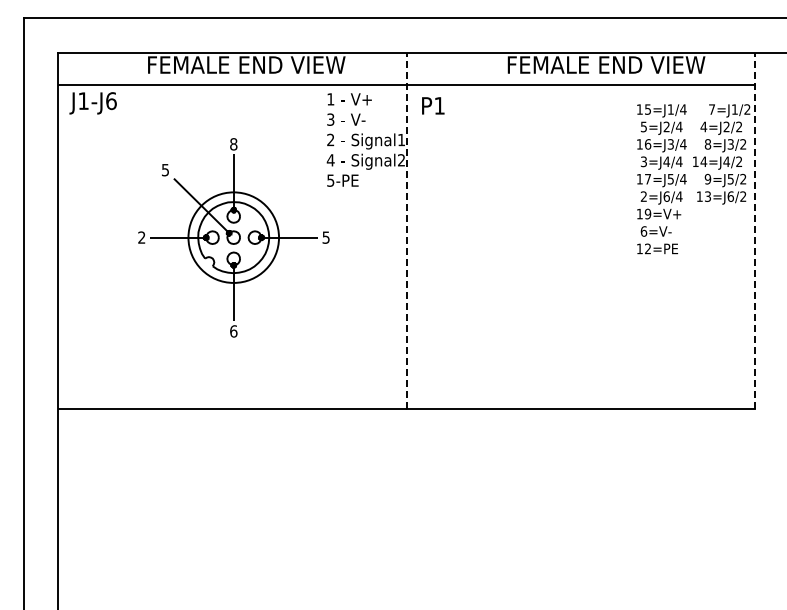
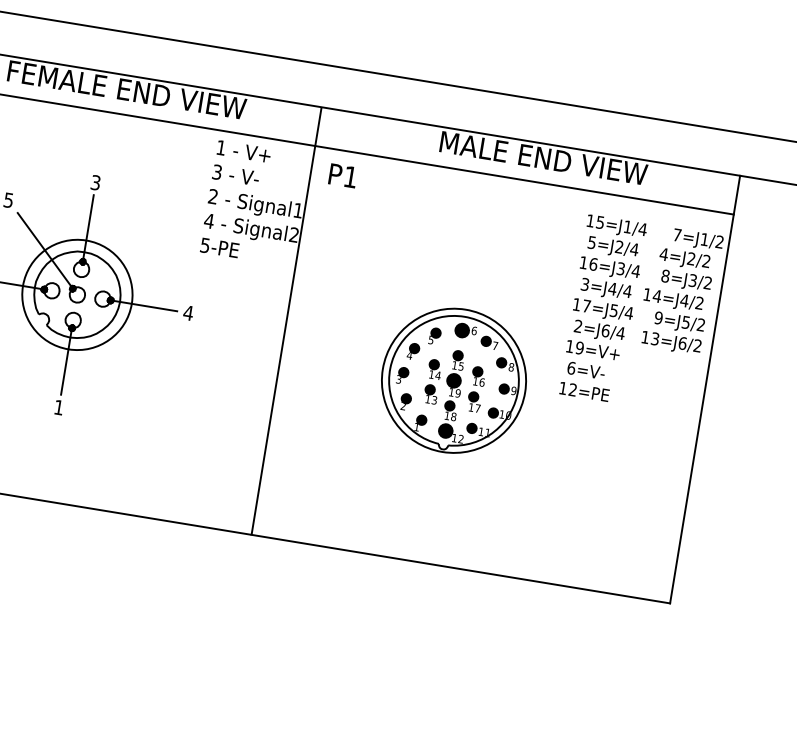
text: (607, 64) -> (560, 160), FEMALE END VIEW -> MALE END VIEW
text: (233, 144) -> (95, 182), 8 -> 3
line: (406, 231) -> (286, 321), dashed -> solid
line: (755, 231) -> (705, 390), dashed -> solid
text: (326, 237) -> (188, 312), 5 -> 4
part: (550, 257) -> (454, 381), added
text: (233, 331) -> (58, 407), 6 -> 1

